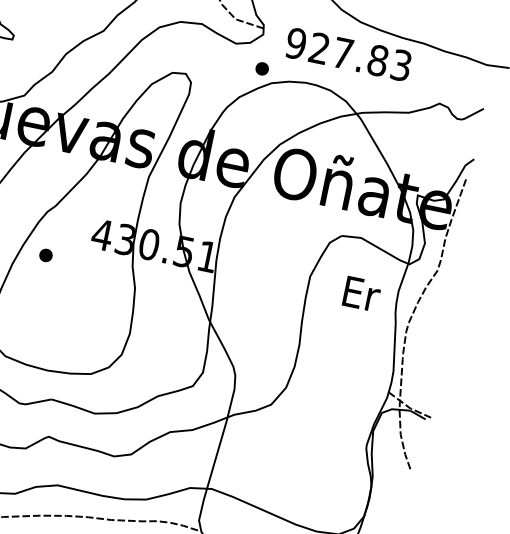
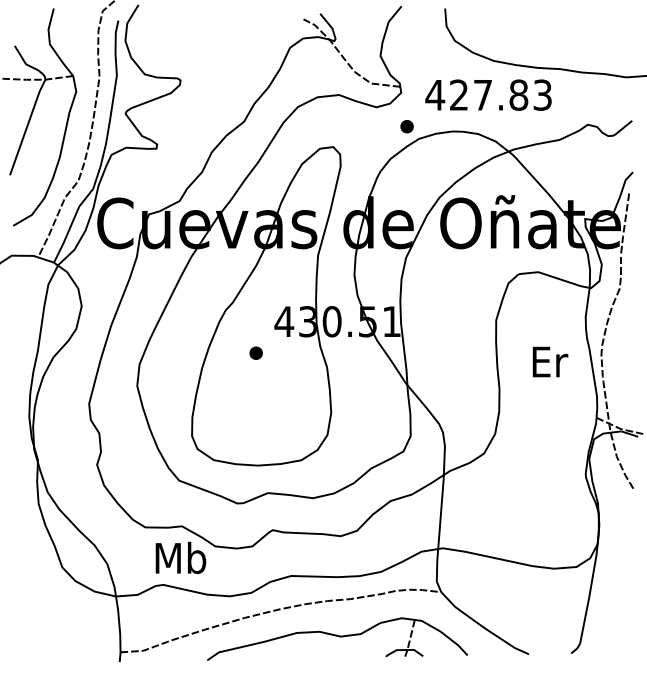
text: (296, 43) -> (435, 94), 927.83 -> 427.83
part: (45, 254) -> (255, 352), moved
text: (362, 293) -> (550, 361), moved

